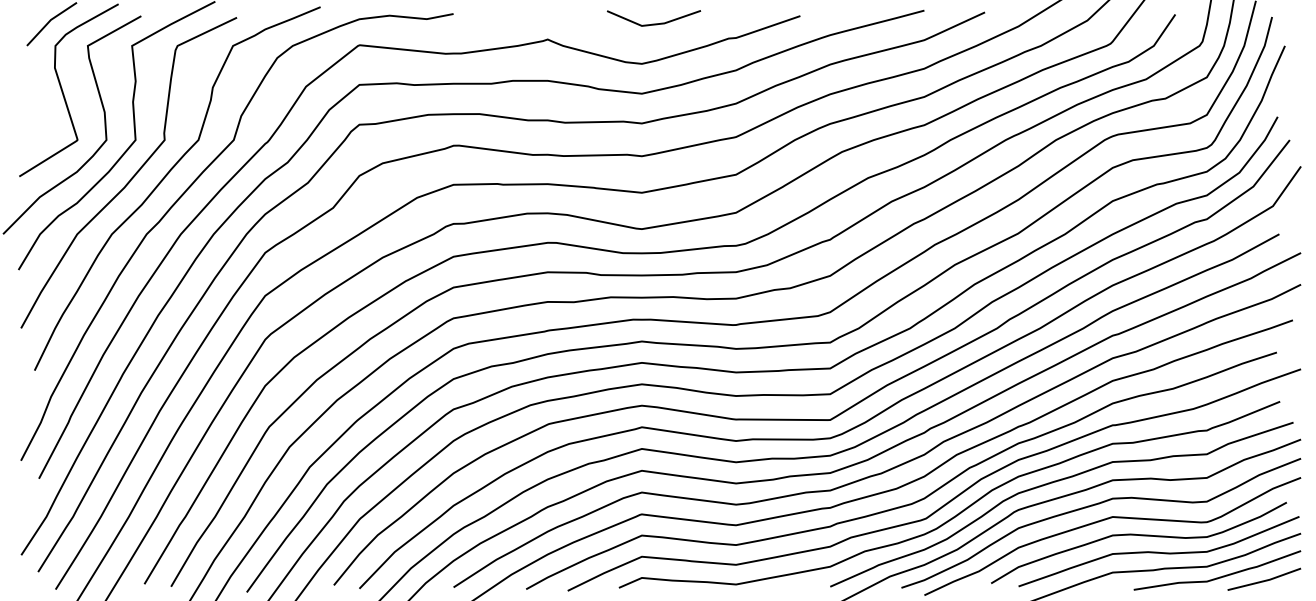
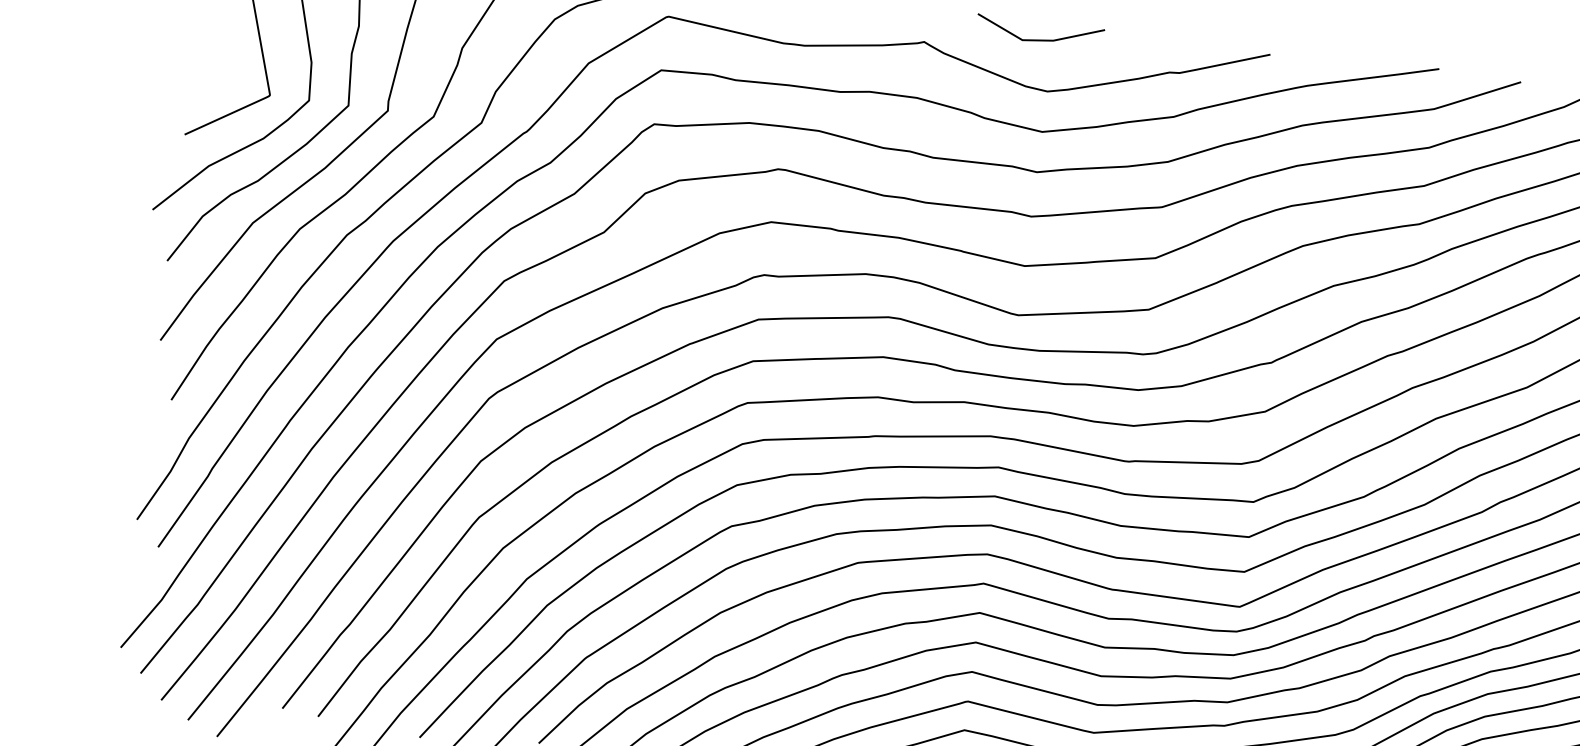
line: (654, 23) -> (1039, 39), moved

